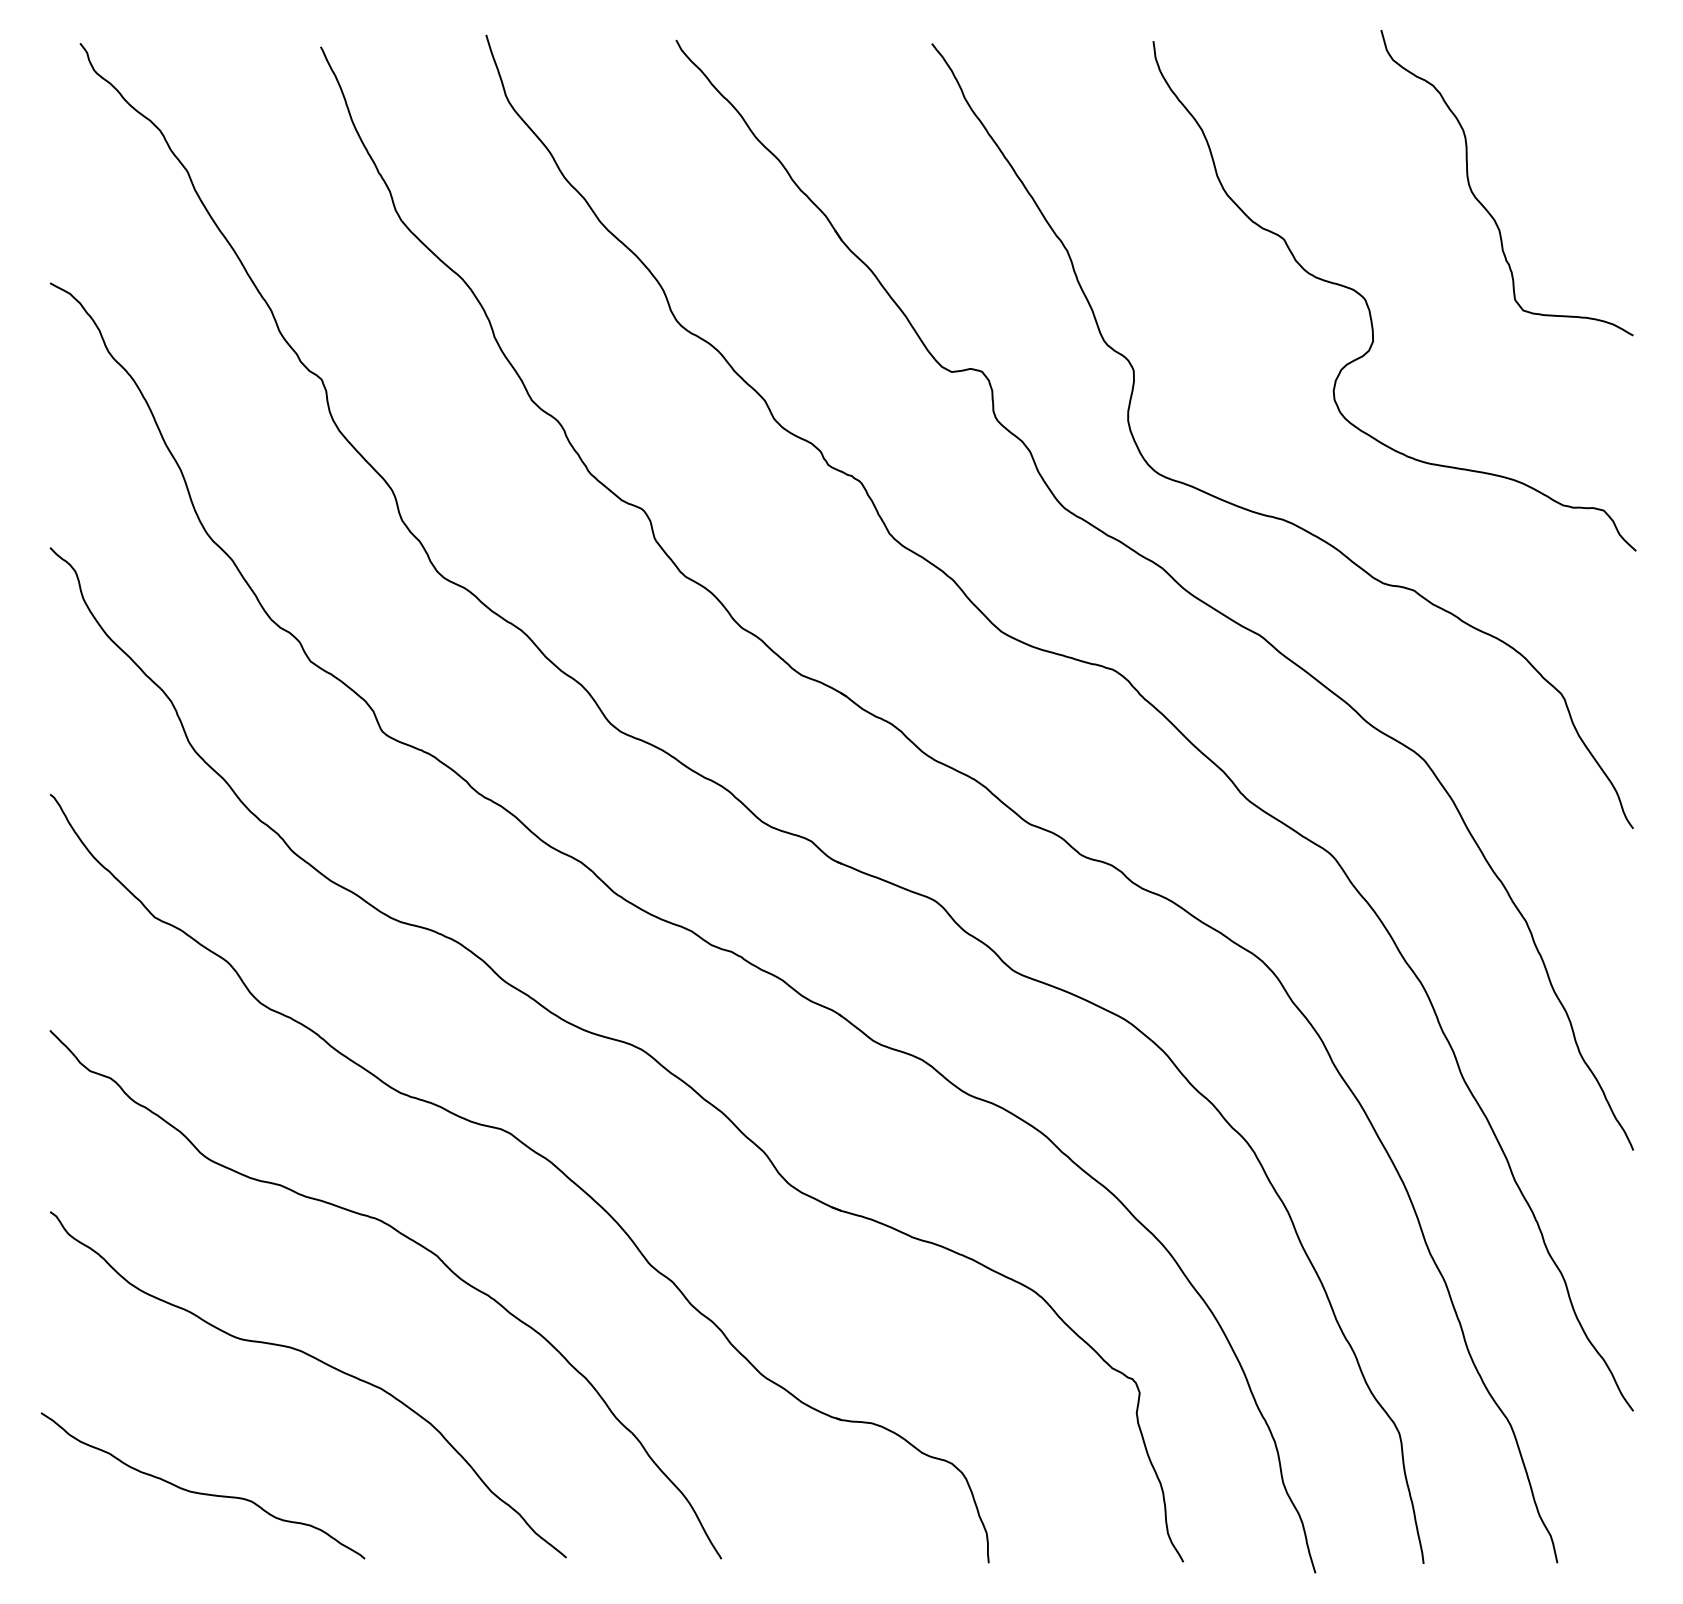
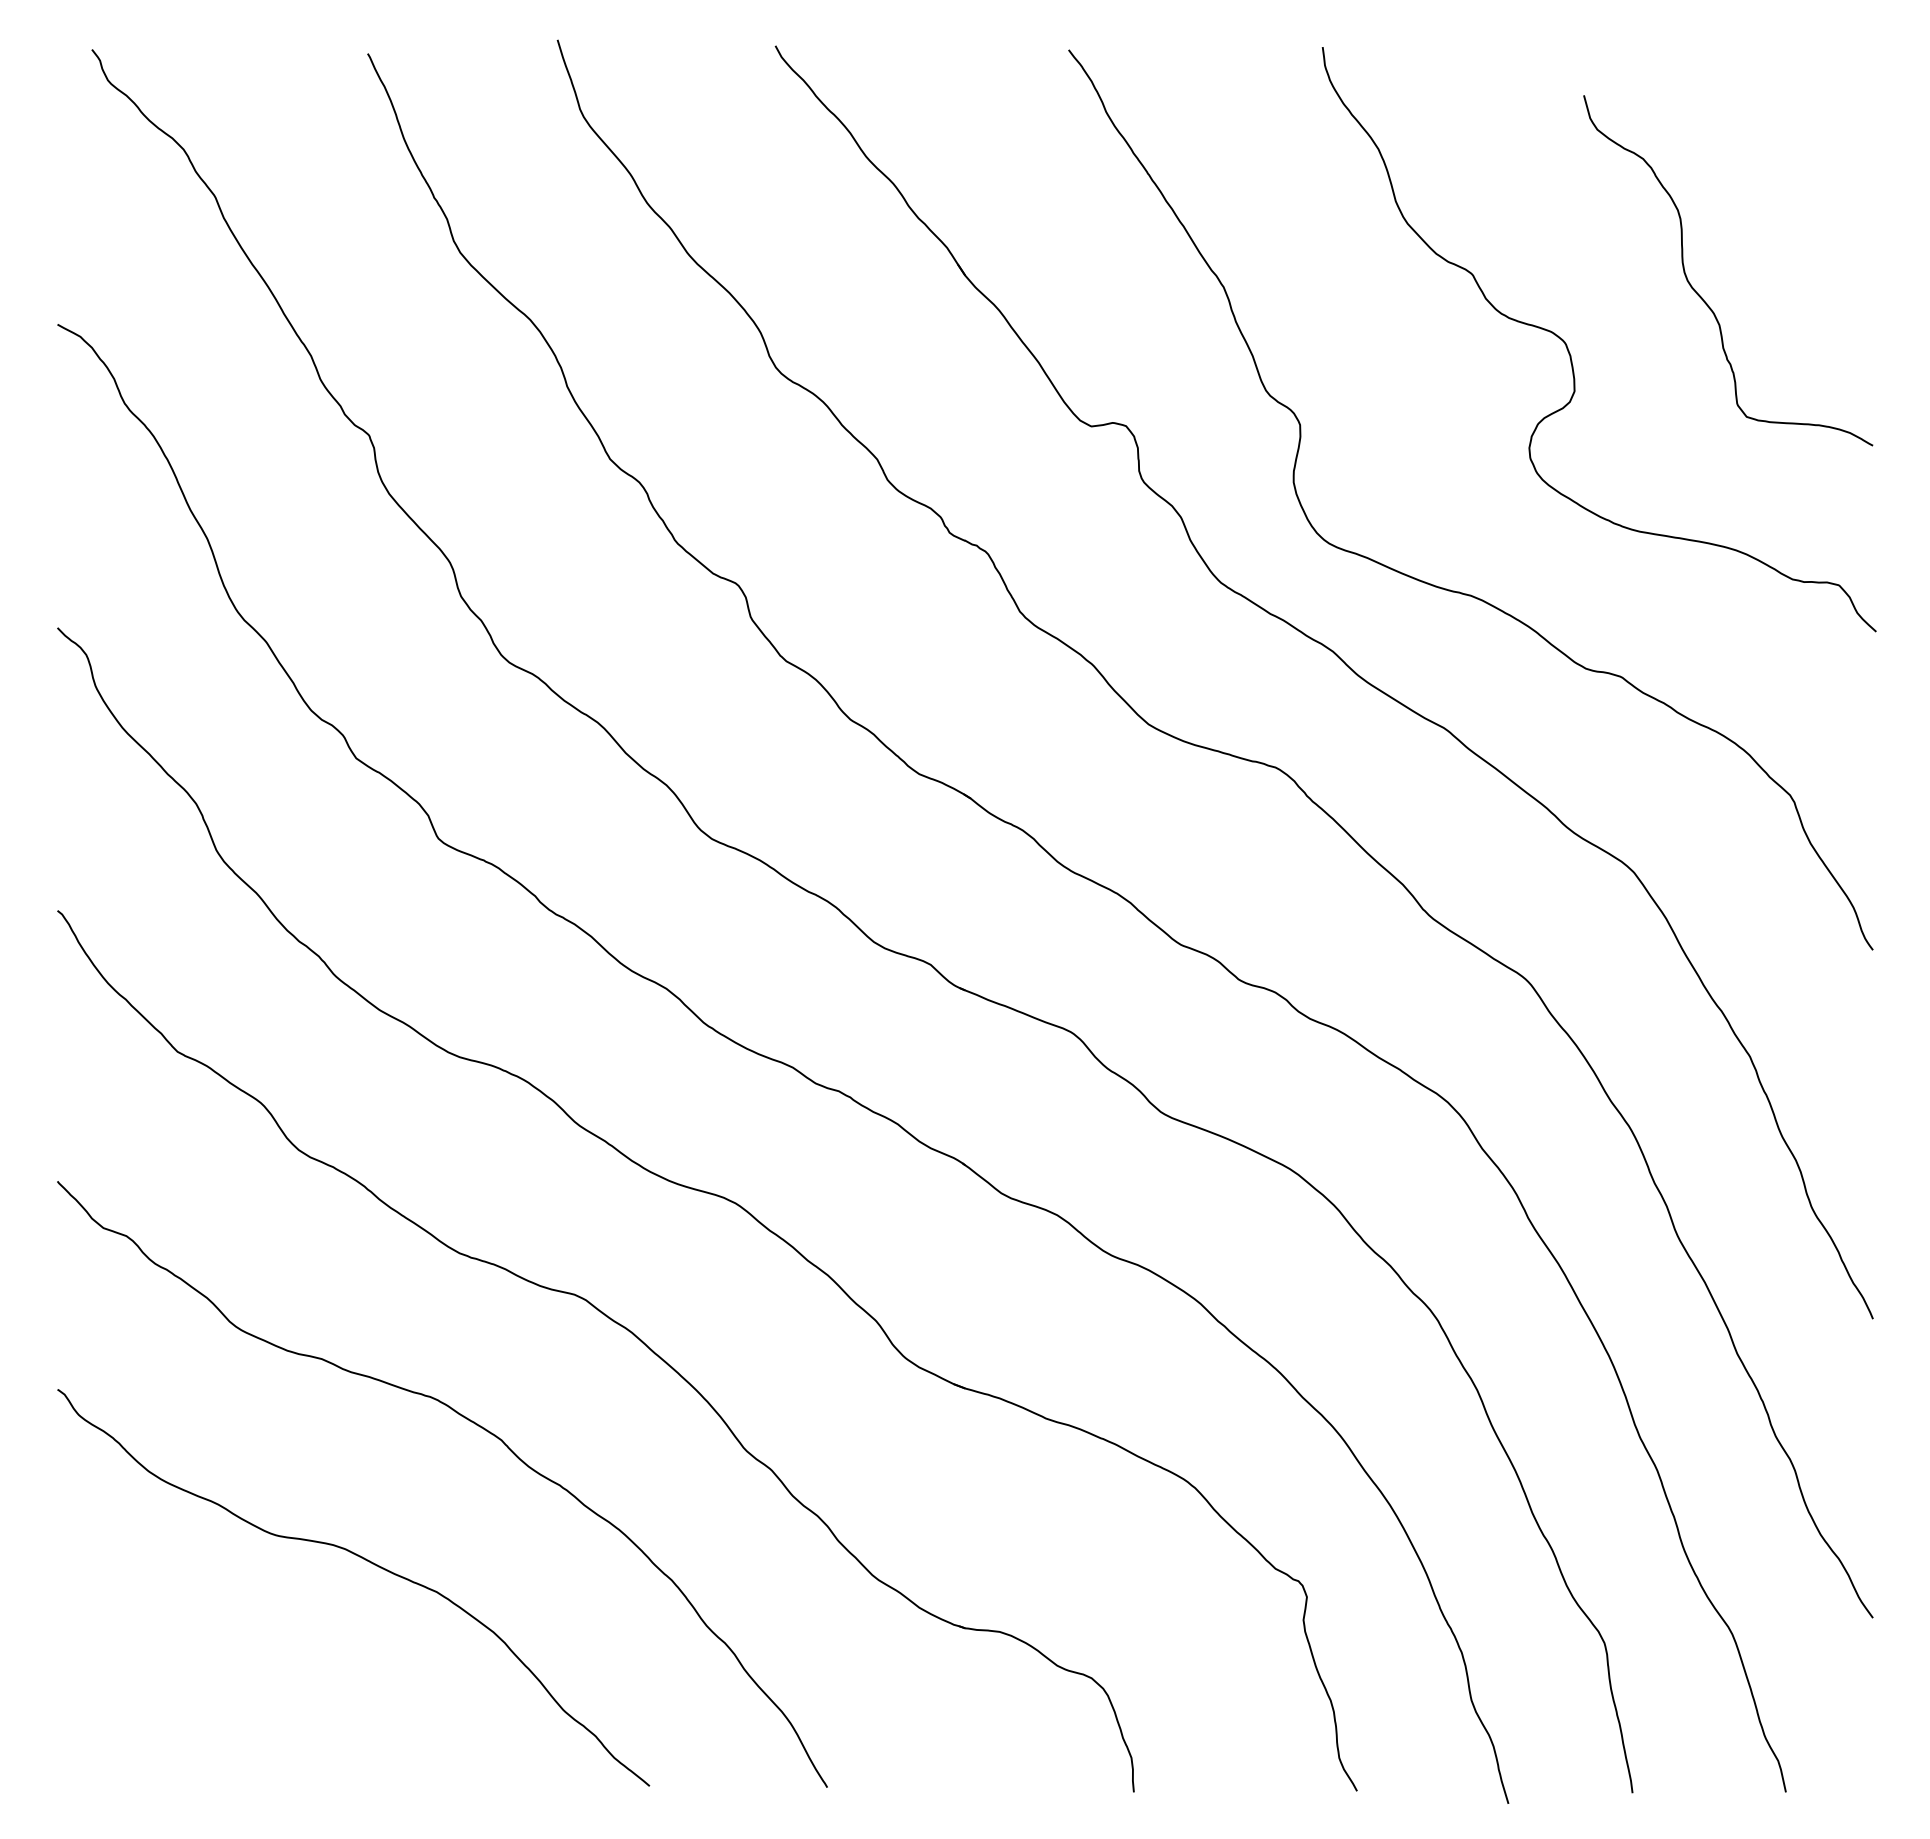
curve: (1483, 205) -> (1701, 296), moved
curve: (201, 1492) -> (231, 1711), removed

